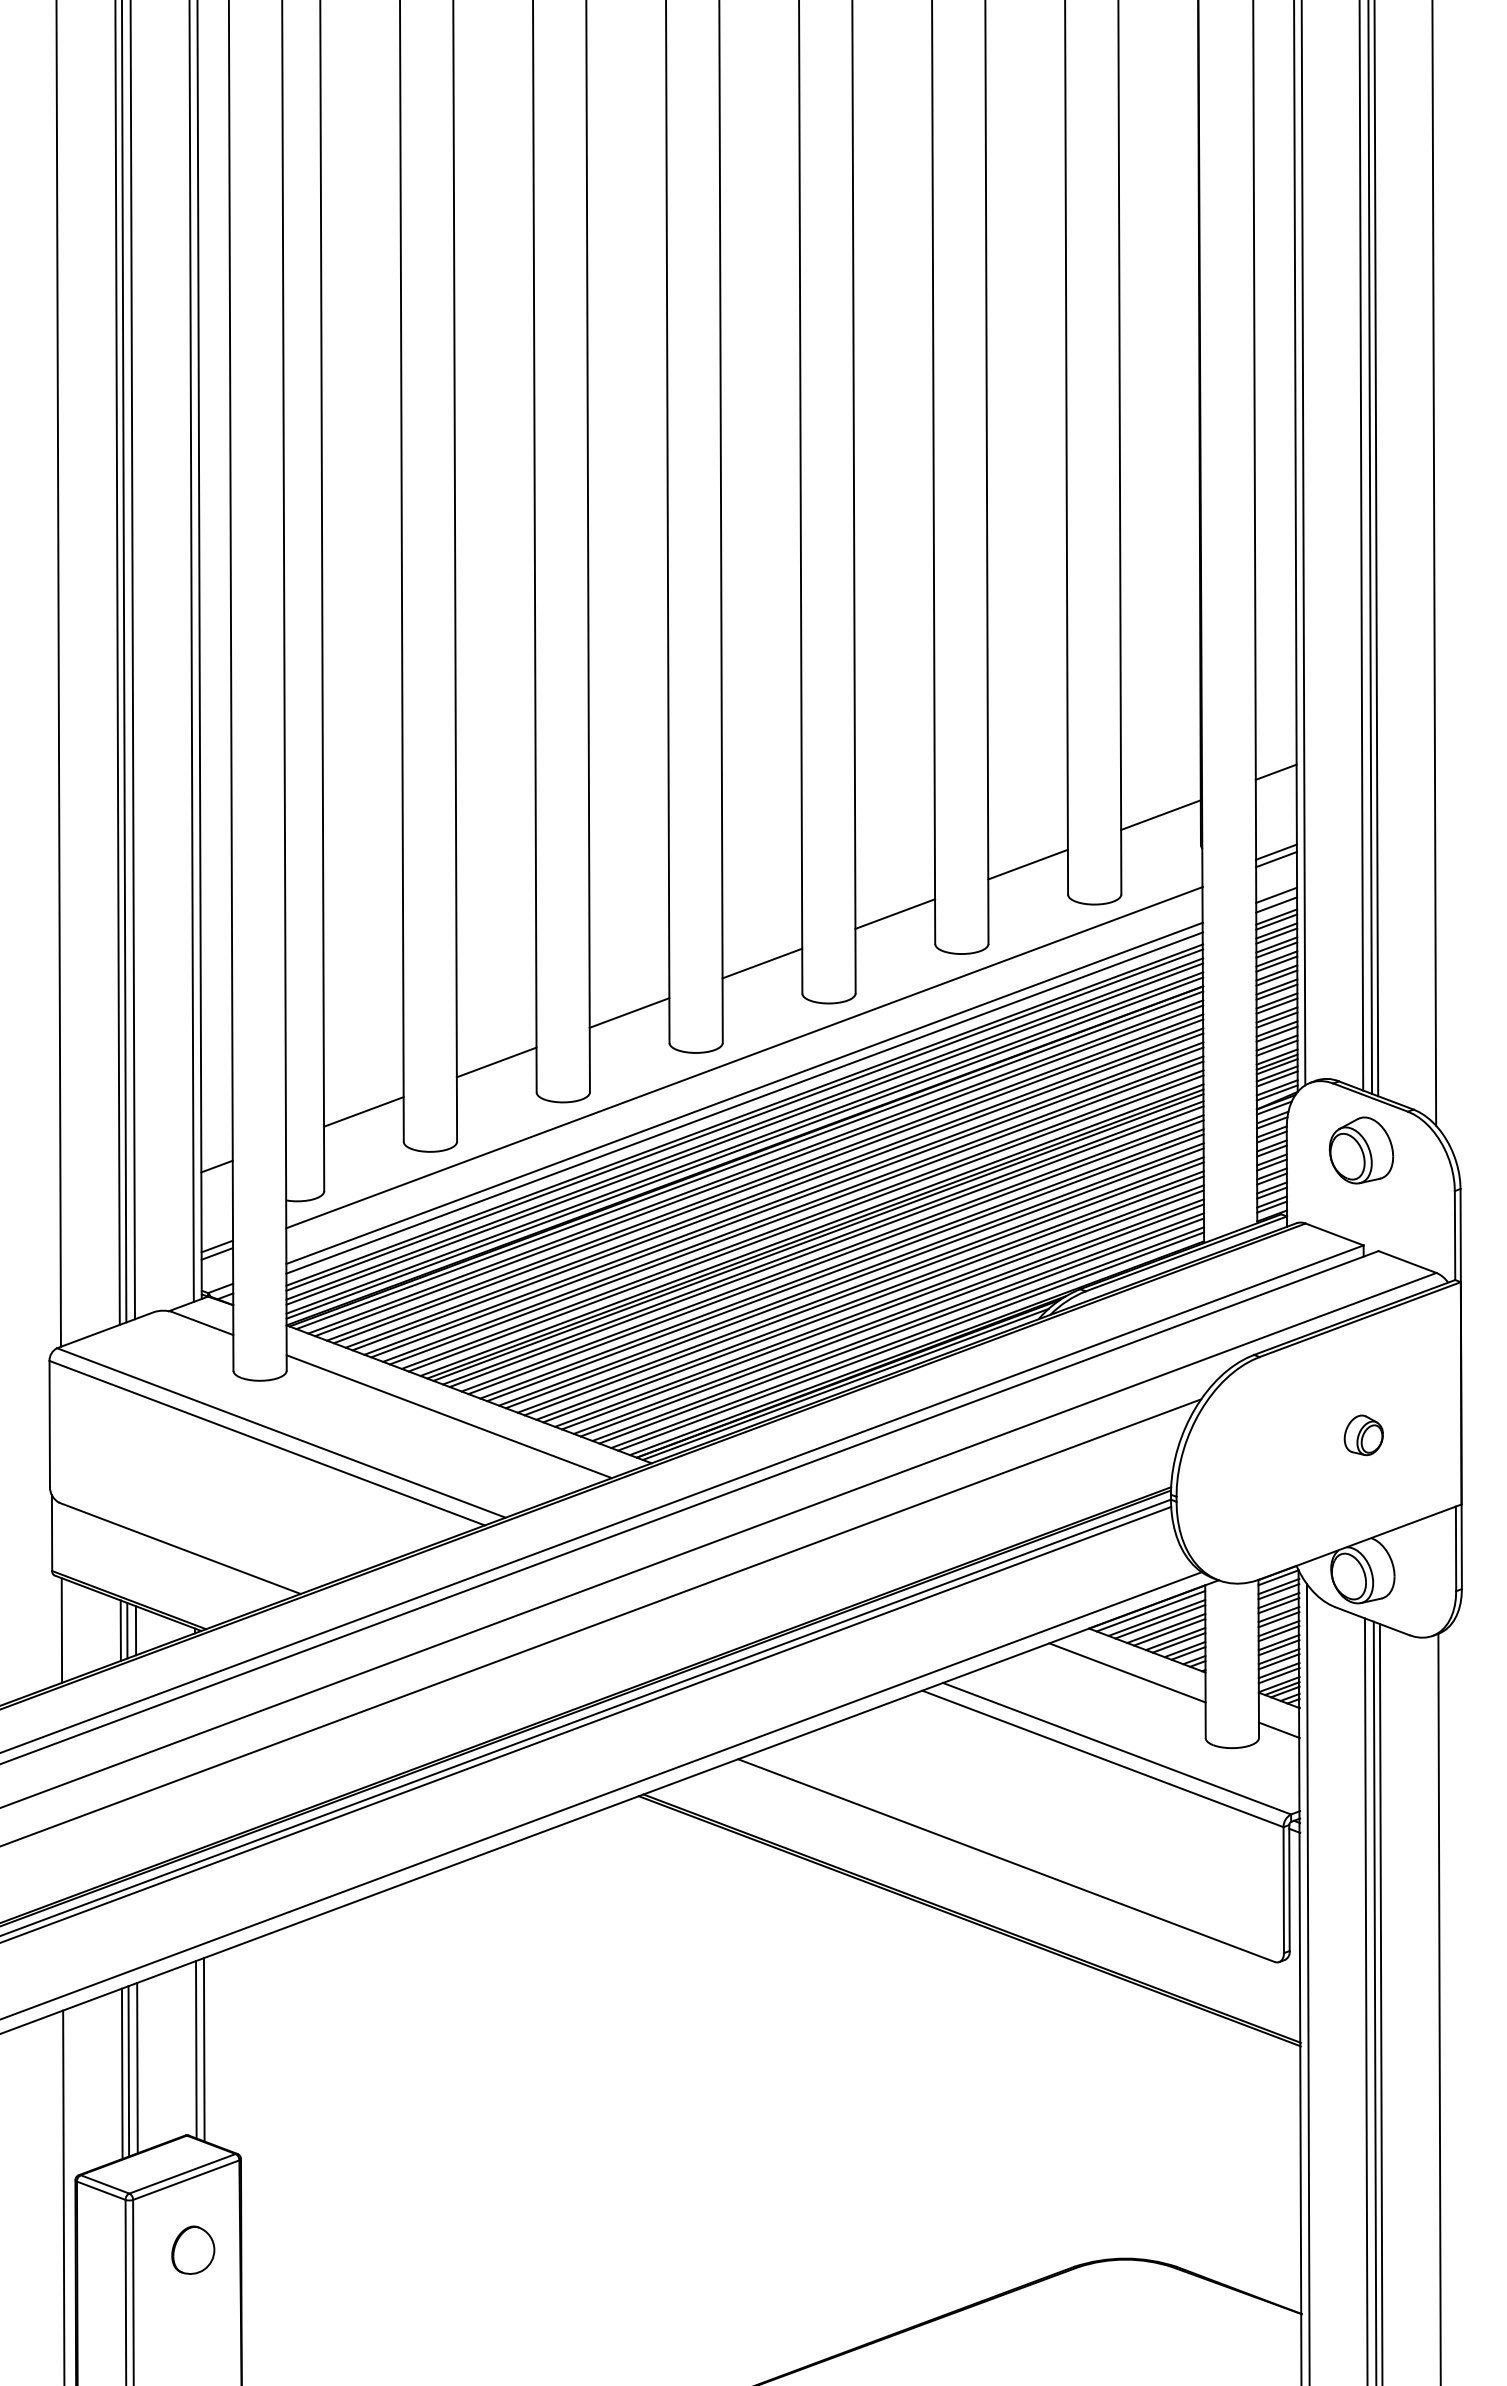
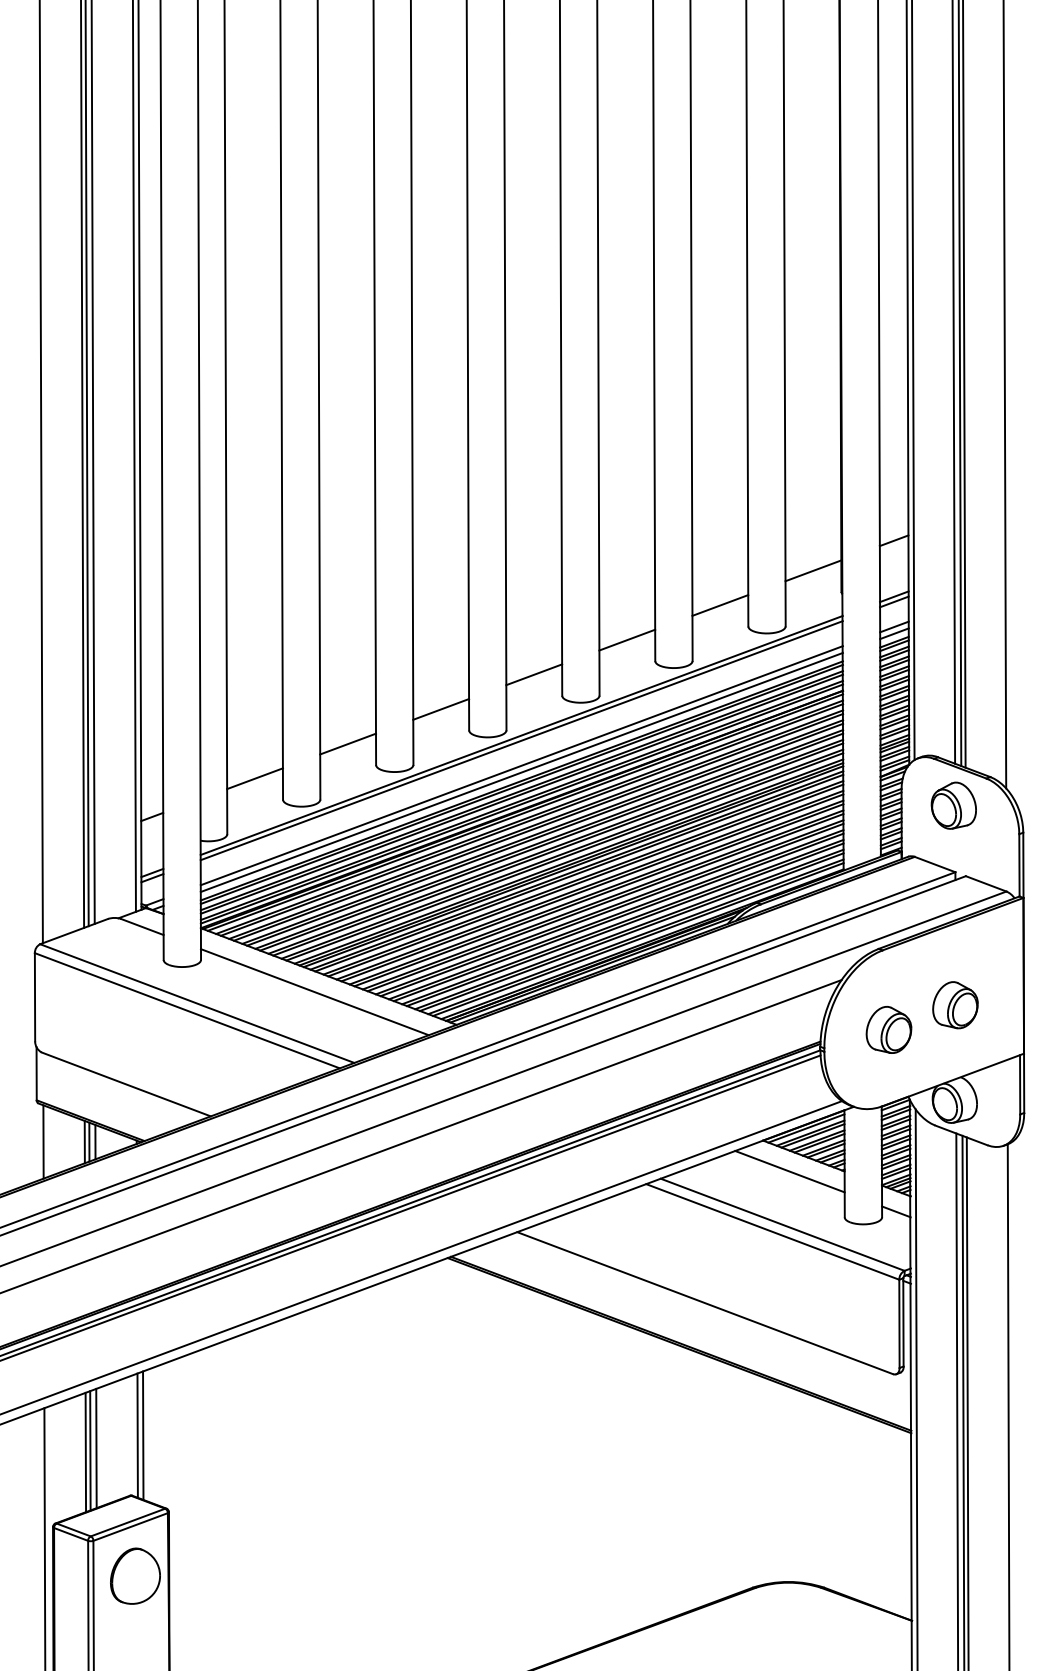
line: (744, 1049) -> (521, 734), added
part: (1363, 1435) -> (955, 1005), size x1.67
part: (1268, 1470) -> (888, 1029), added
part: (193, 2249) -> (135, 1575), size x1.67

